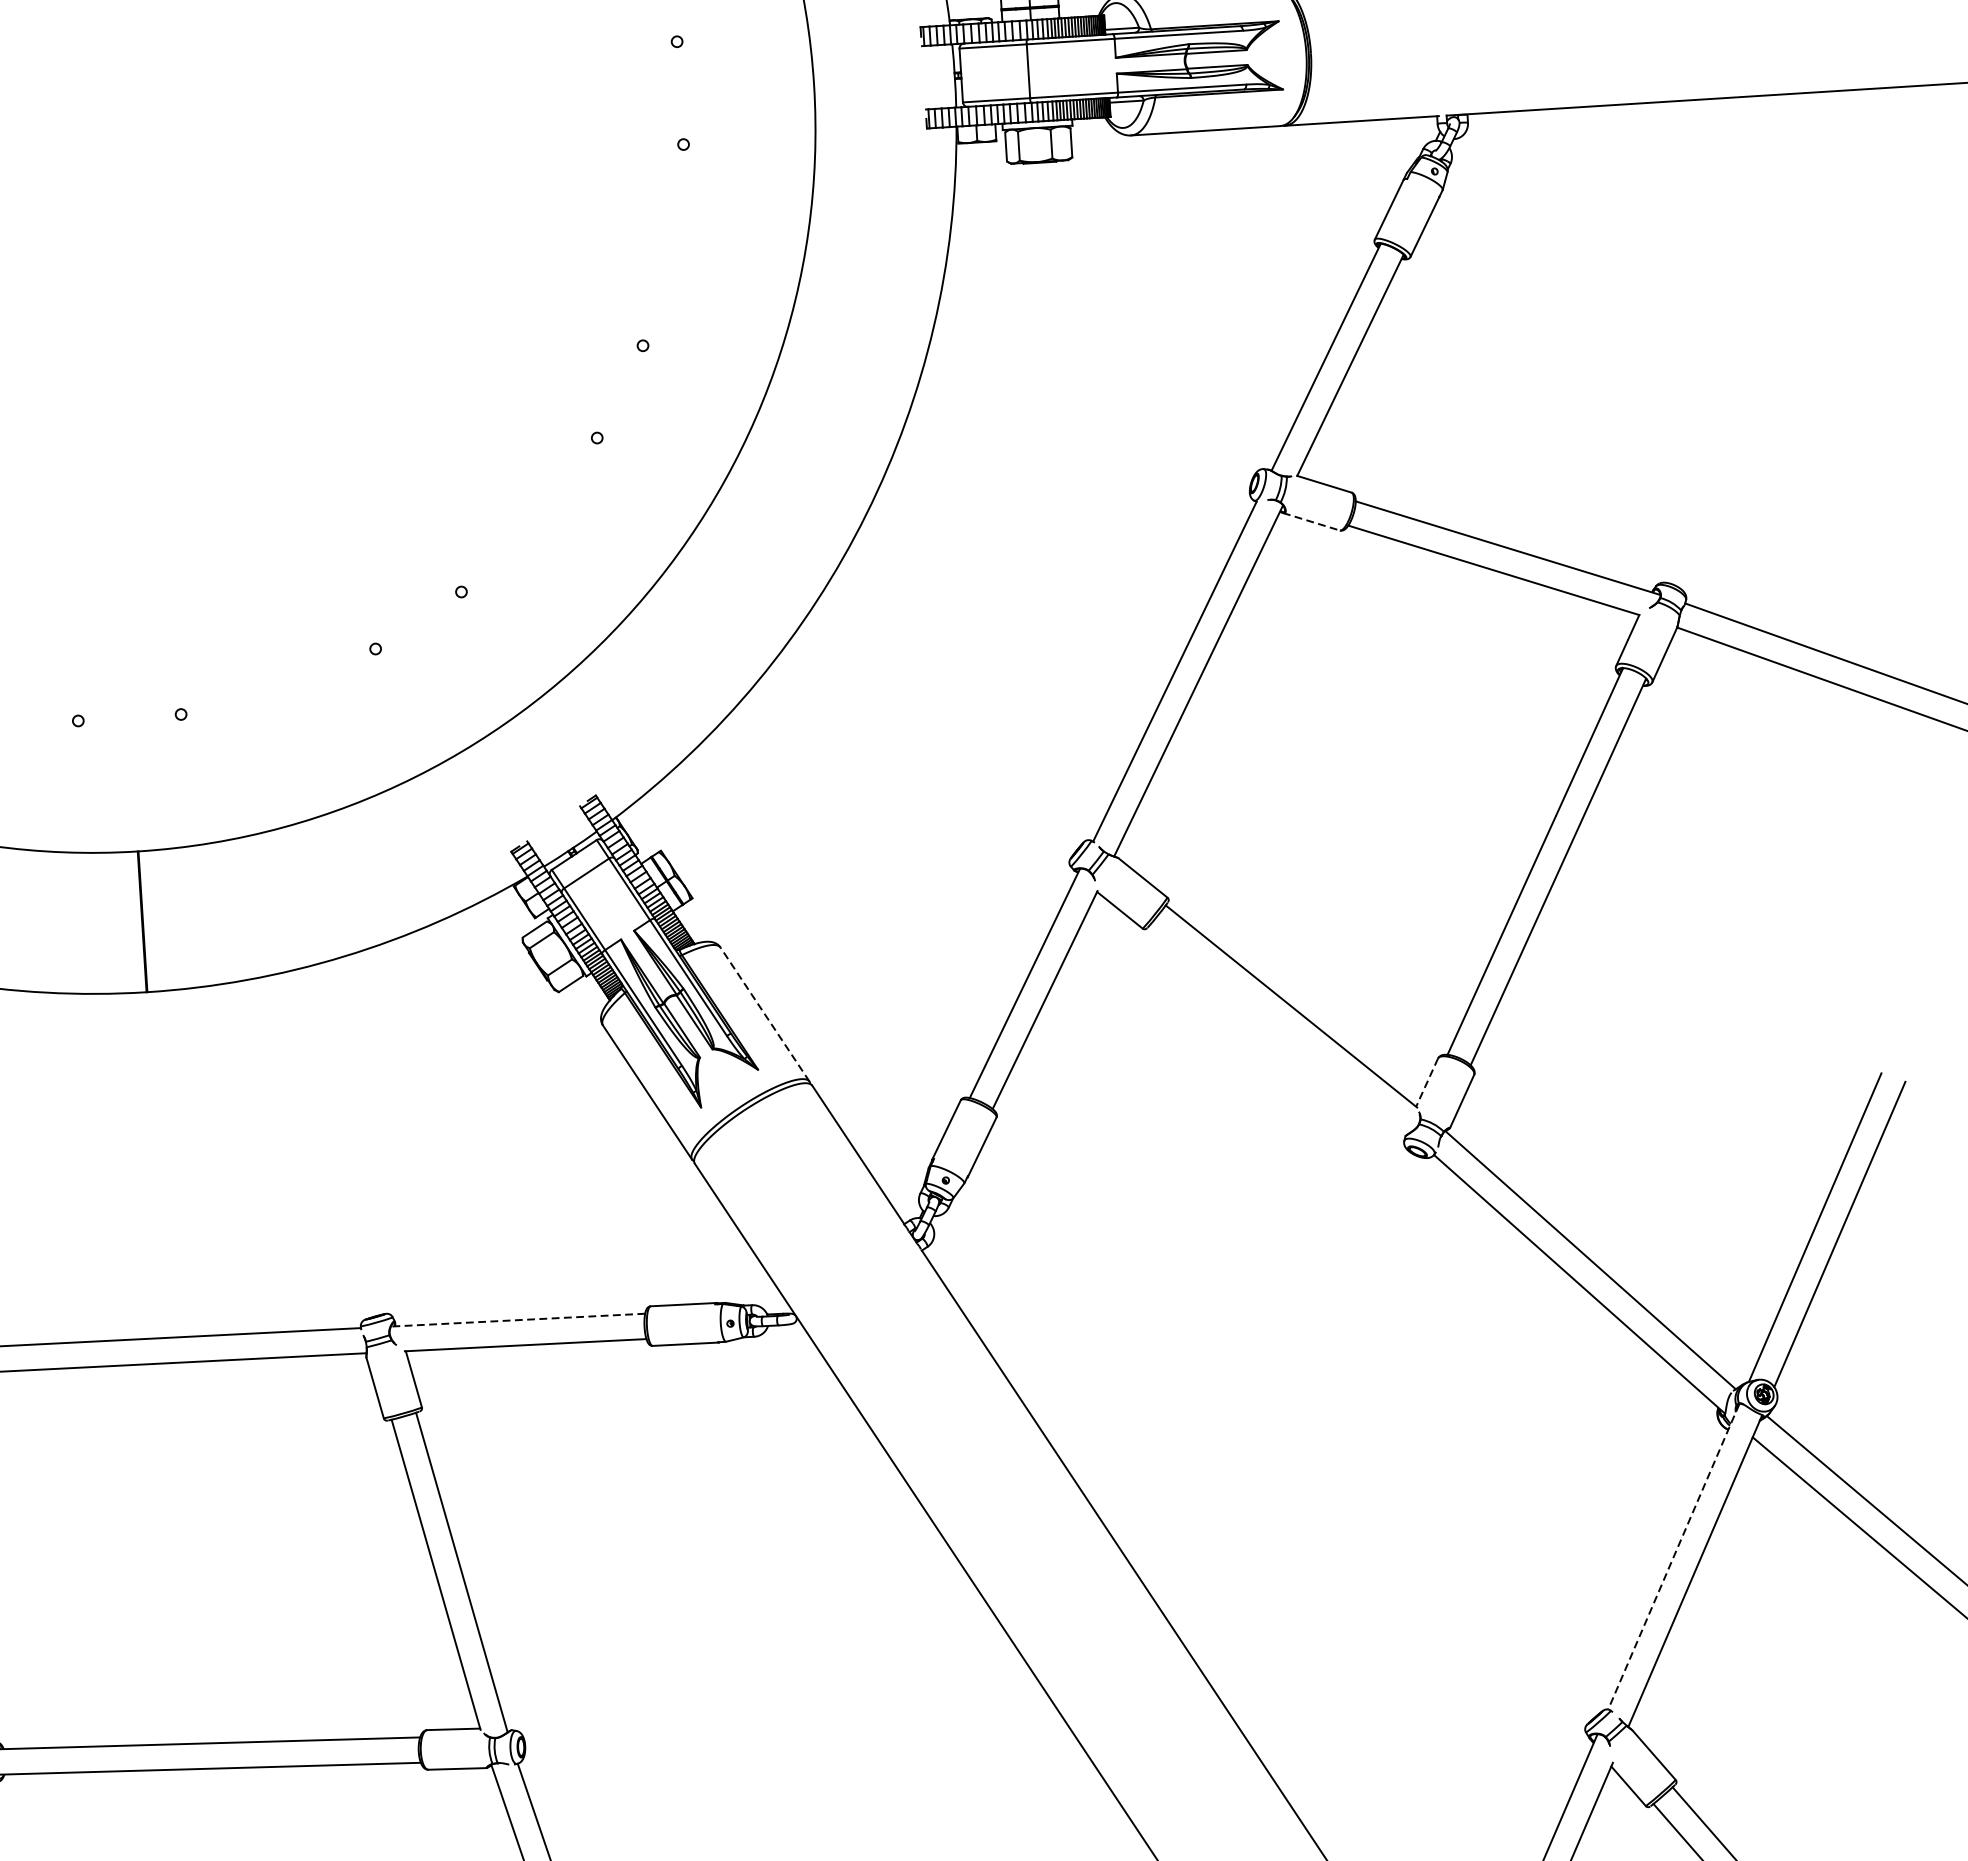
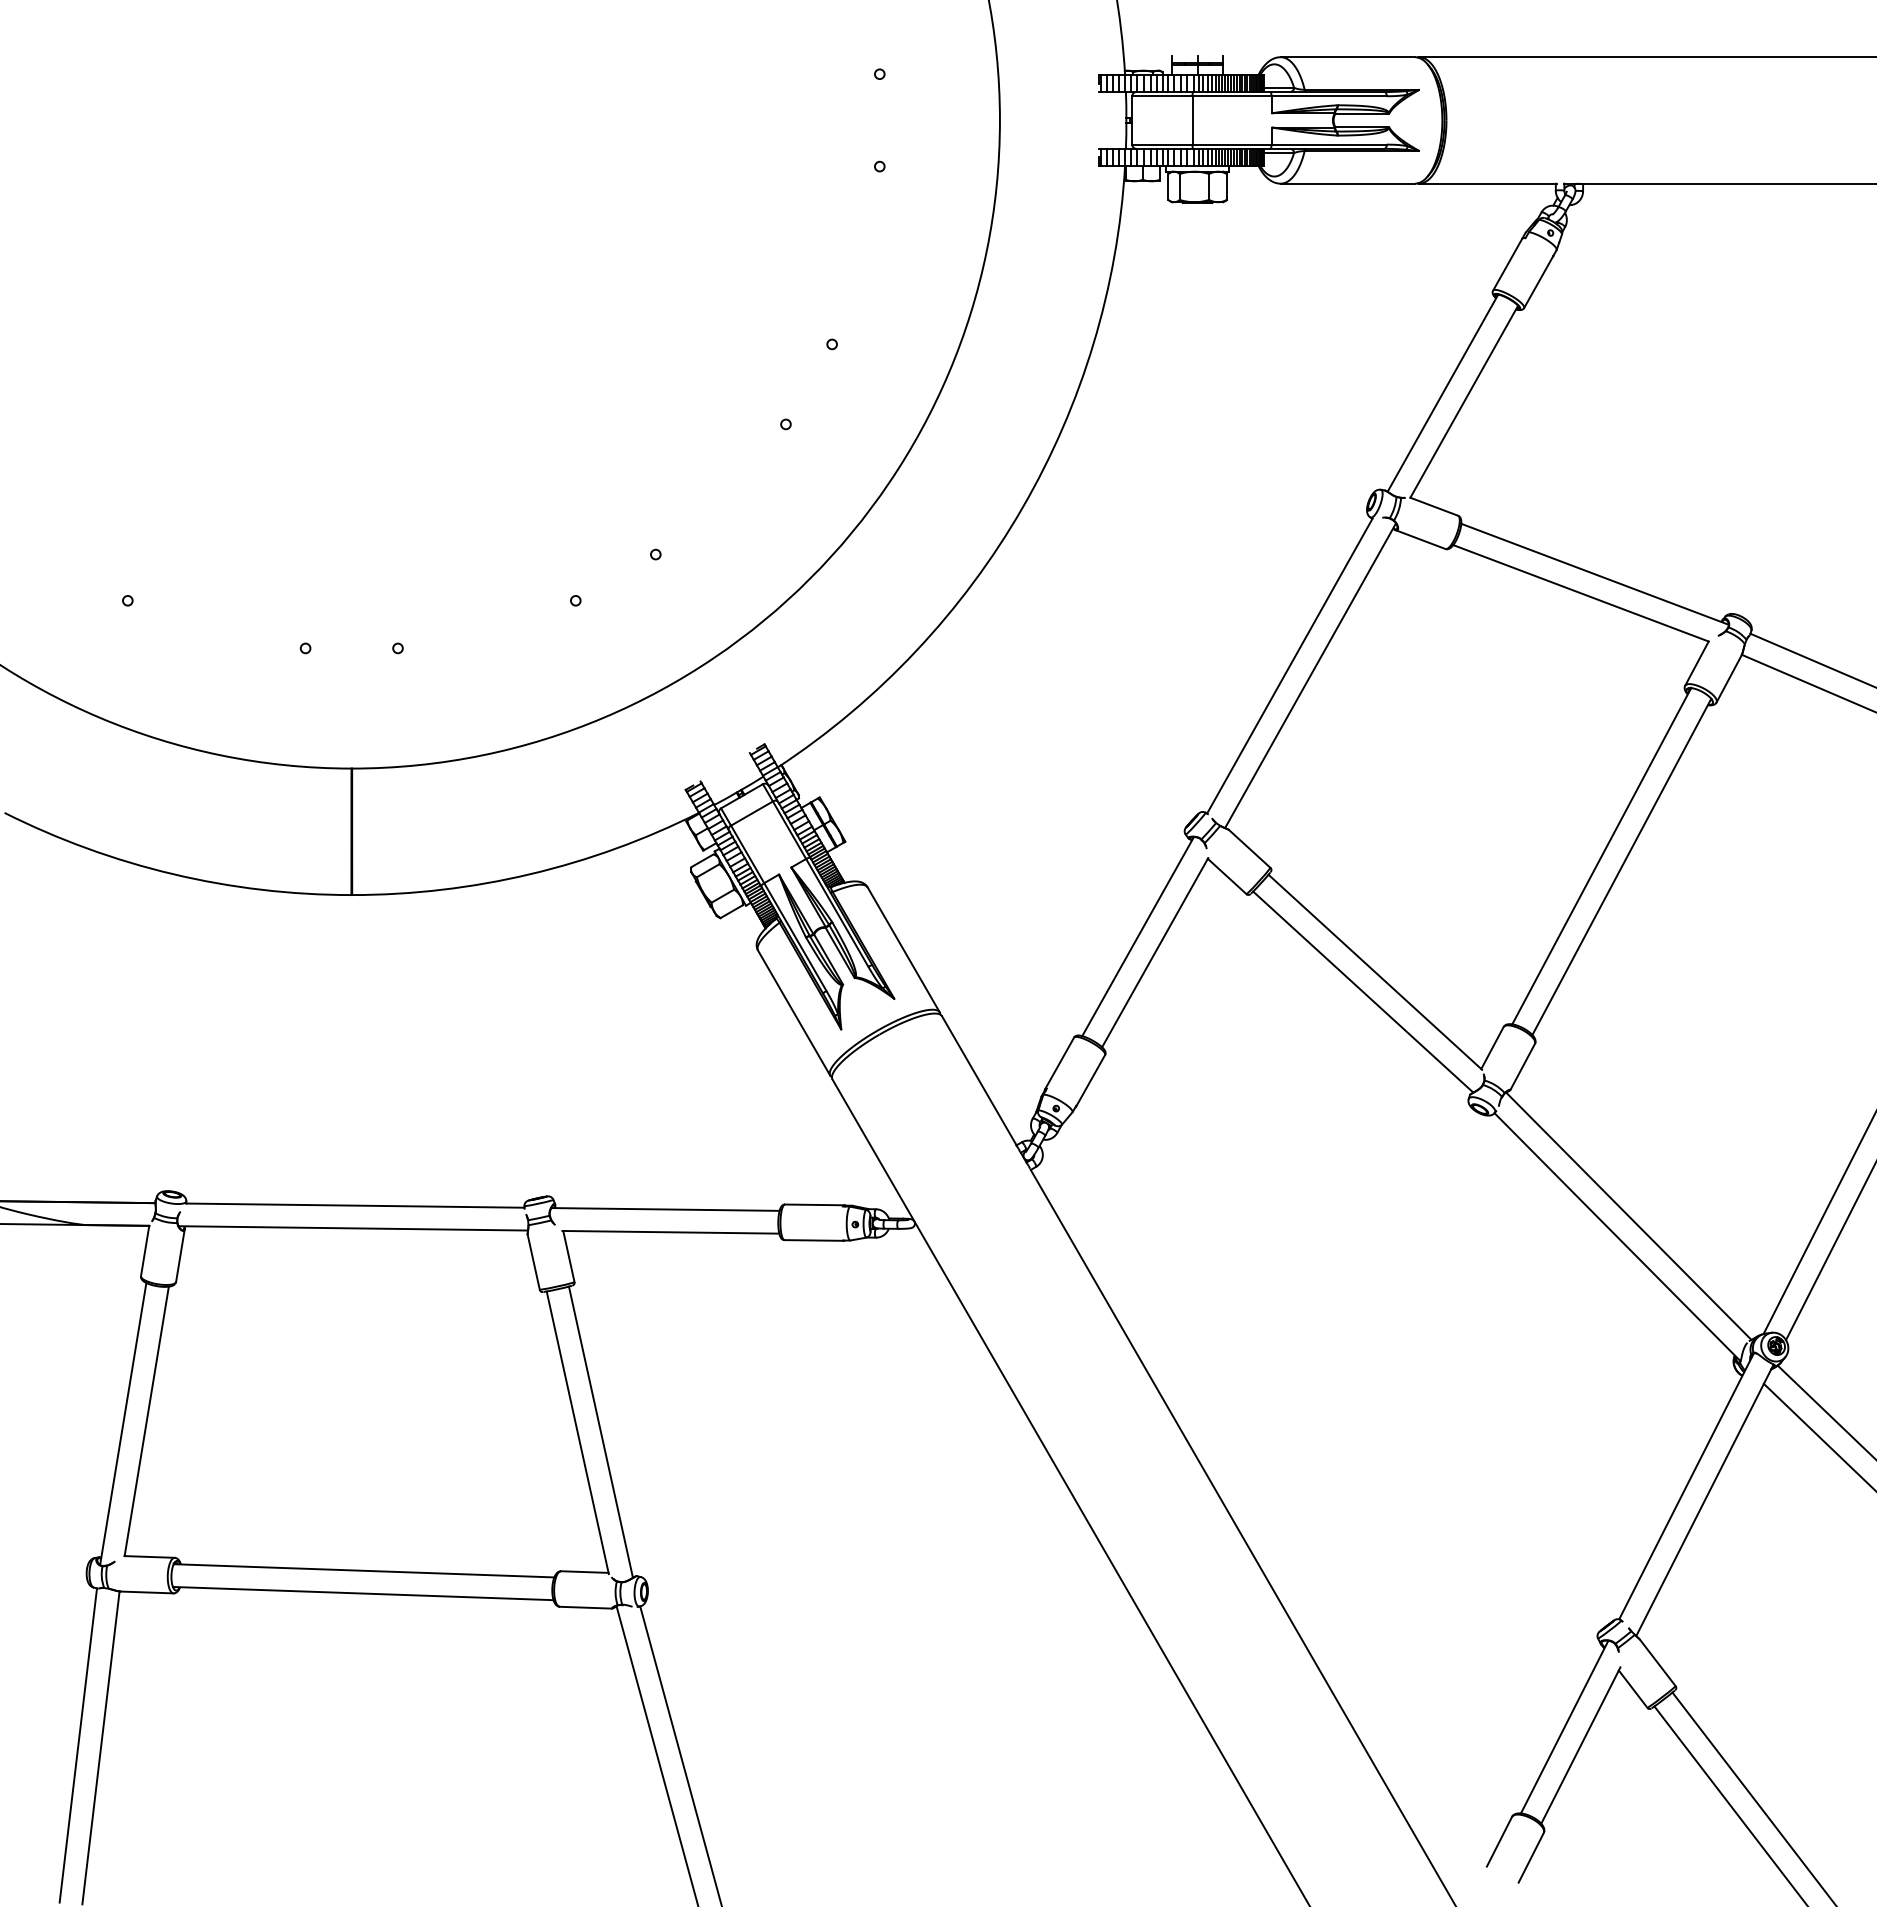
line: (1311, 521) -> (1420, 539), dashed -> solid
line: (764, 1014) -> (903, 949), dashed -> solid
line: (1279, 1028) -> (1363, 991), added
line: (1427, 1083) -> (1492, 1048), dashed -> solid
line: (518, 1320) -> (665, 1209), dashed -> solid
line: (1673, 1556) -> (1686, 1486), dashed -> solid

